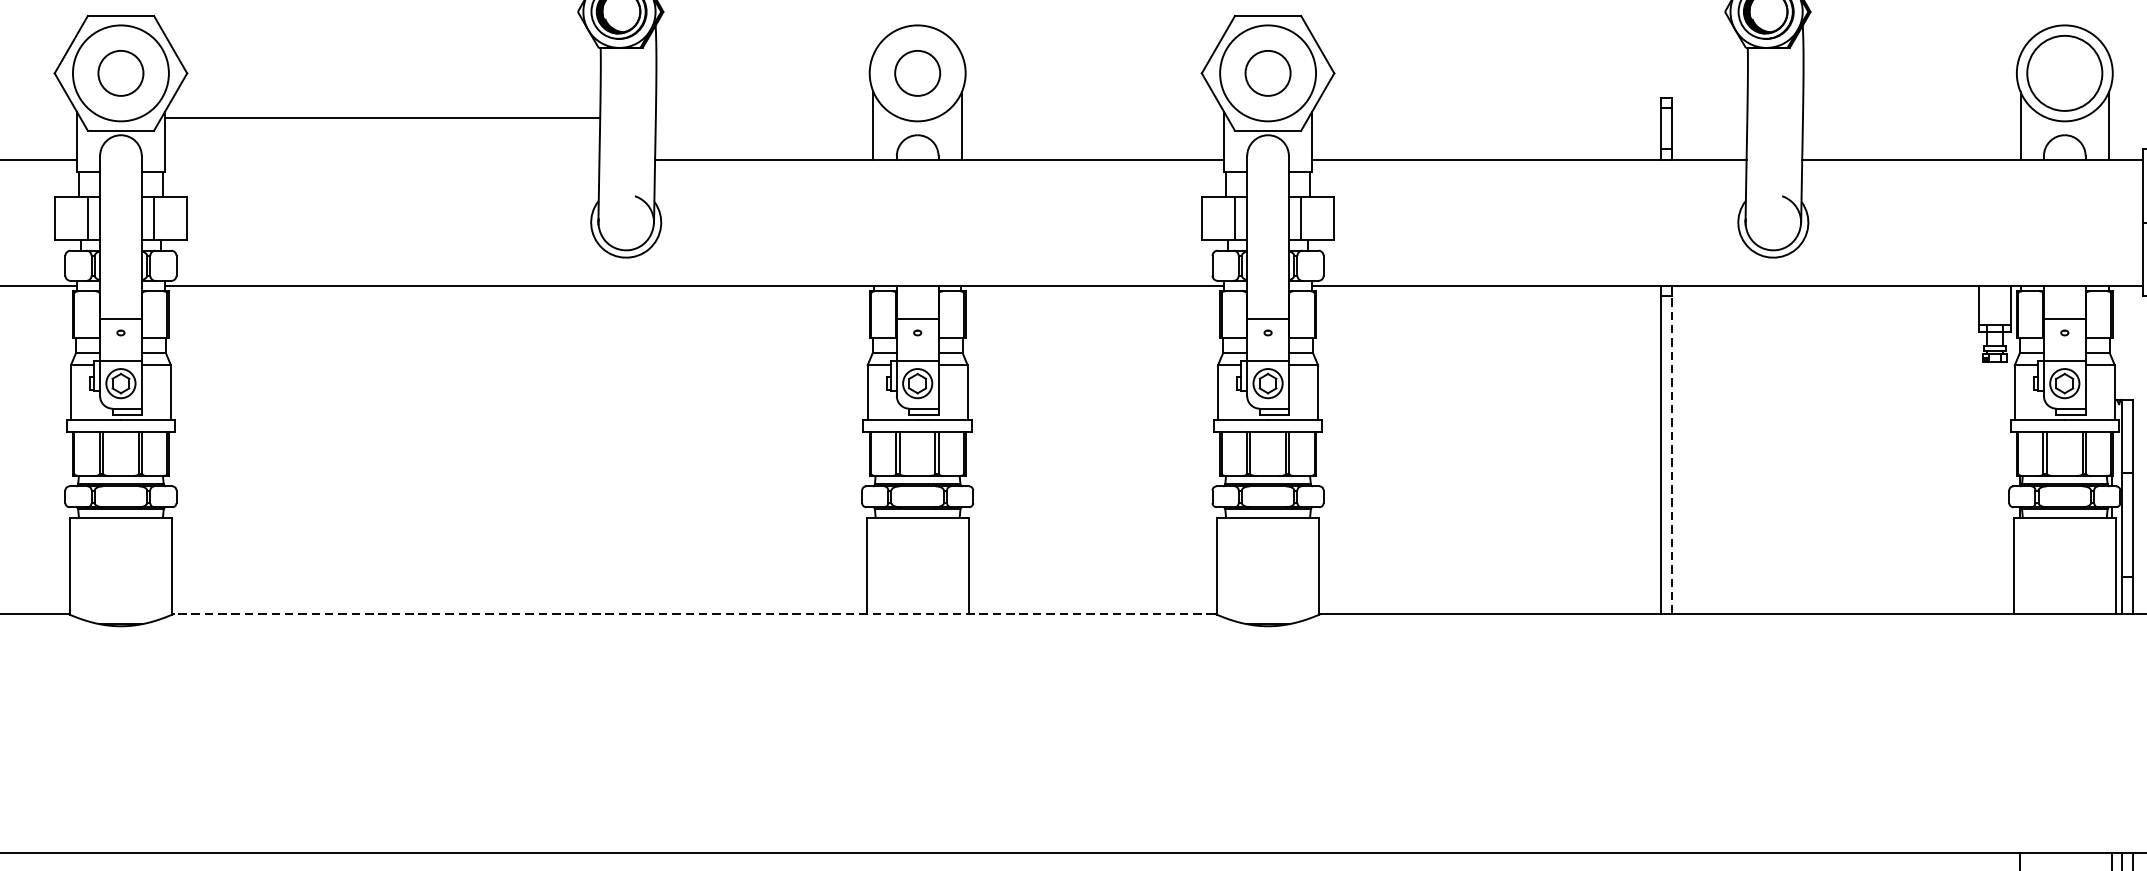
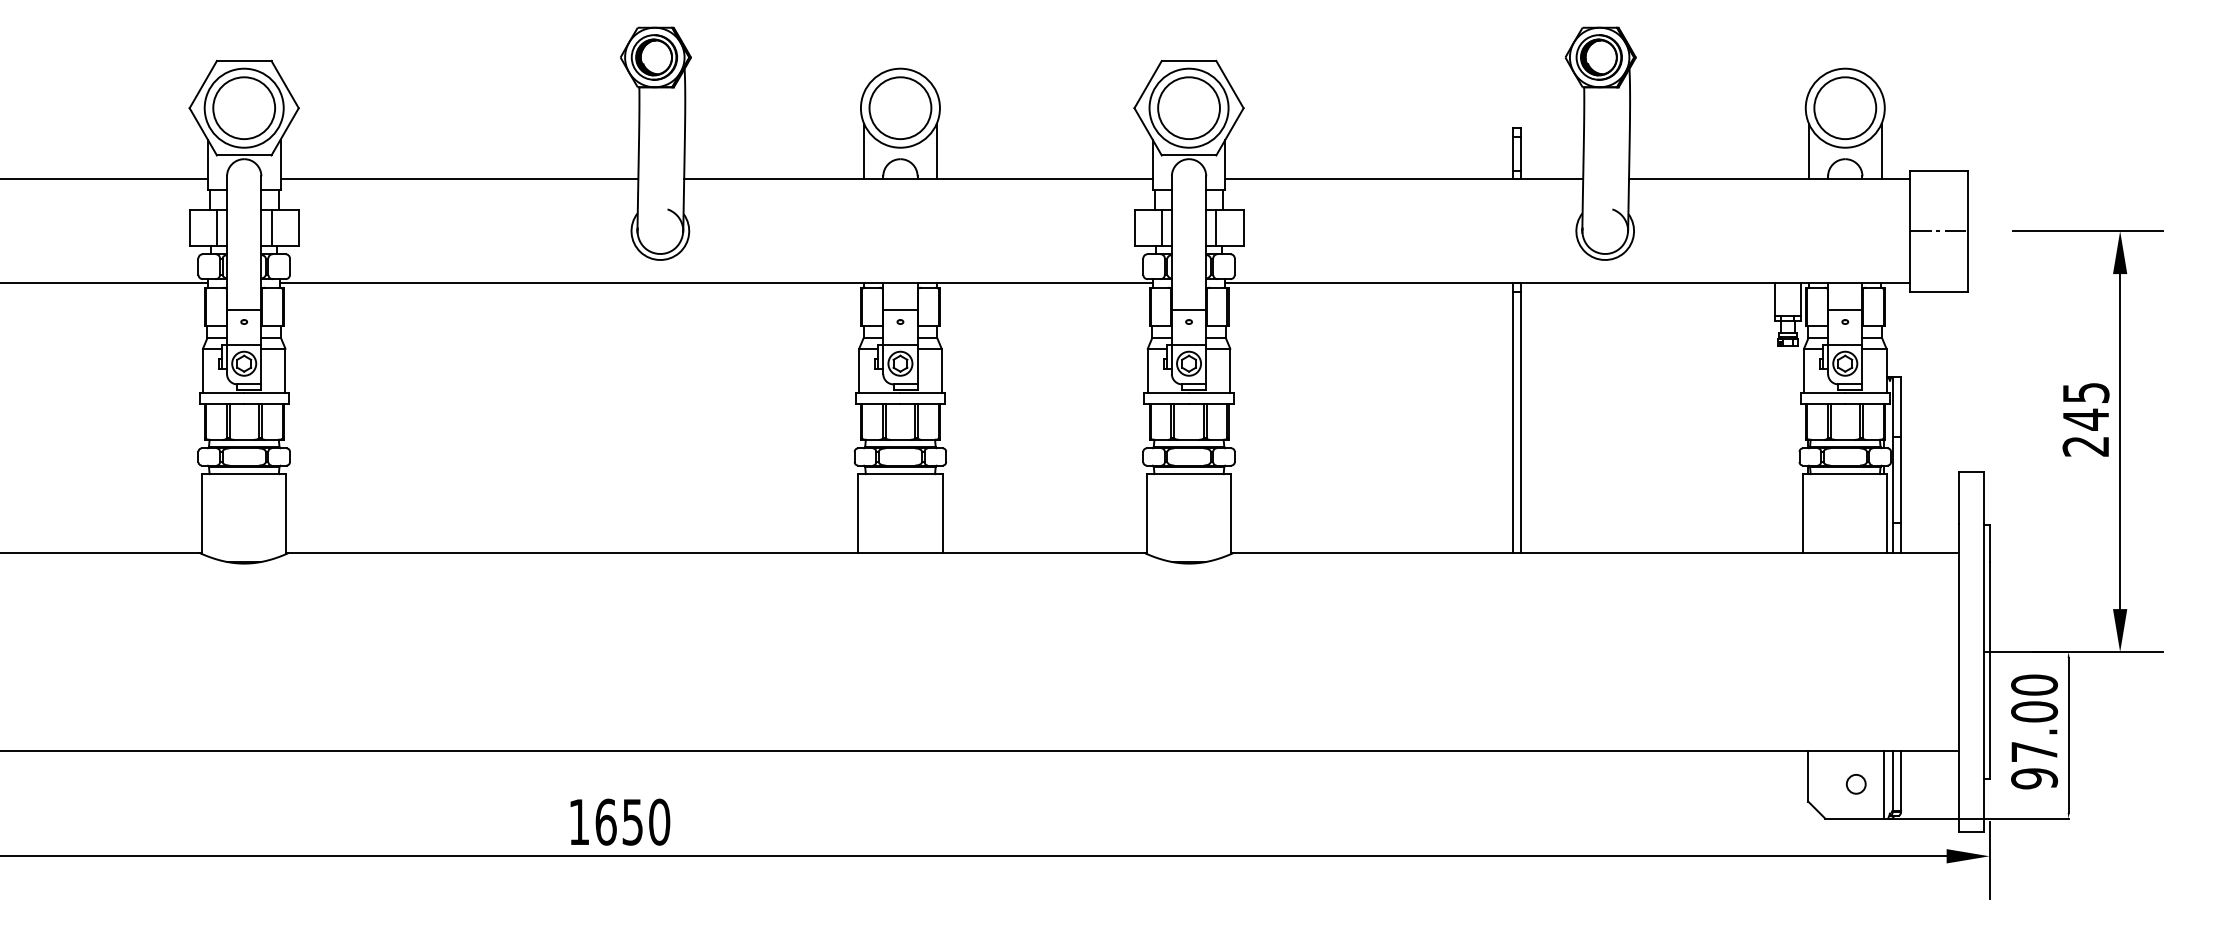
circle: (121, 73) -> (244, 108), size x1.67
circle: (917, 73) -> (900, 108), size x1.67
circle: (1267, 73) -> (1188, 108), size x1.67
line: (382, 118) -> (459, 179), moved
line: (1671, 454) -> (1521, 422), dashed -> solid
line: (694, 613) -> (716, 553), dashed -> solid

